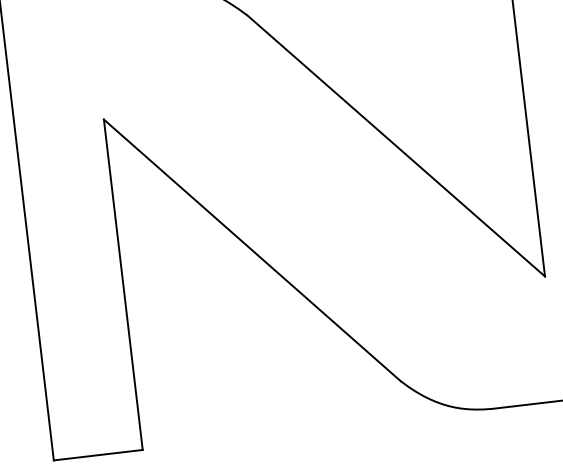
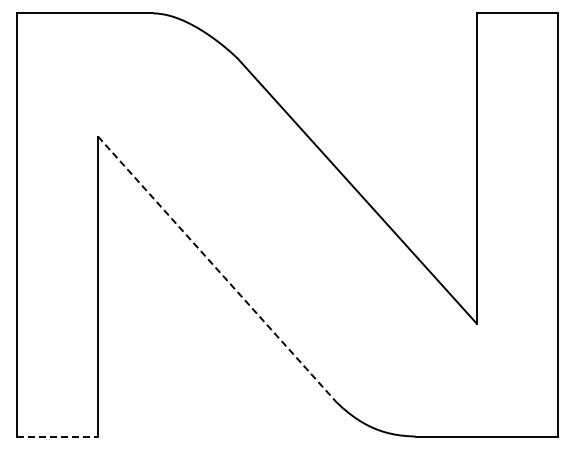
line: (252, 250) -> (217, 269), solid -> dashed
line: (99, 454) -> (58, 436), solid -> dashed

